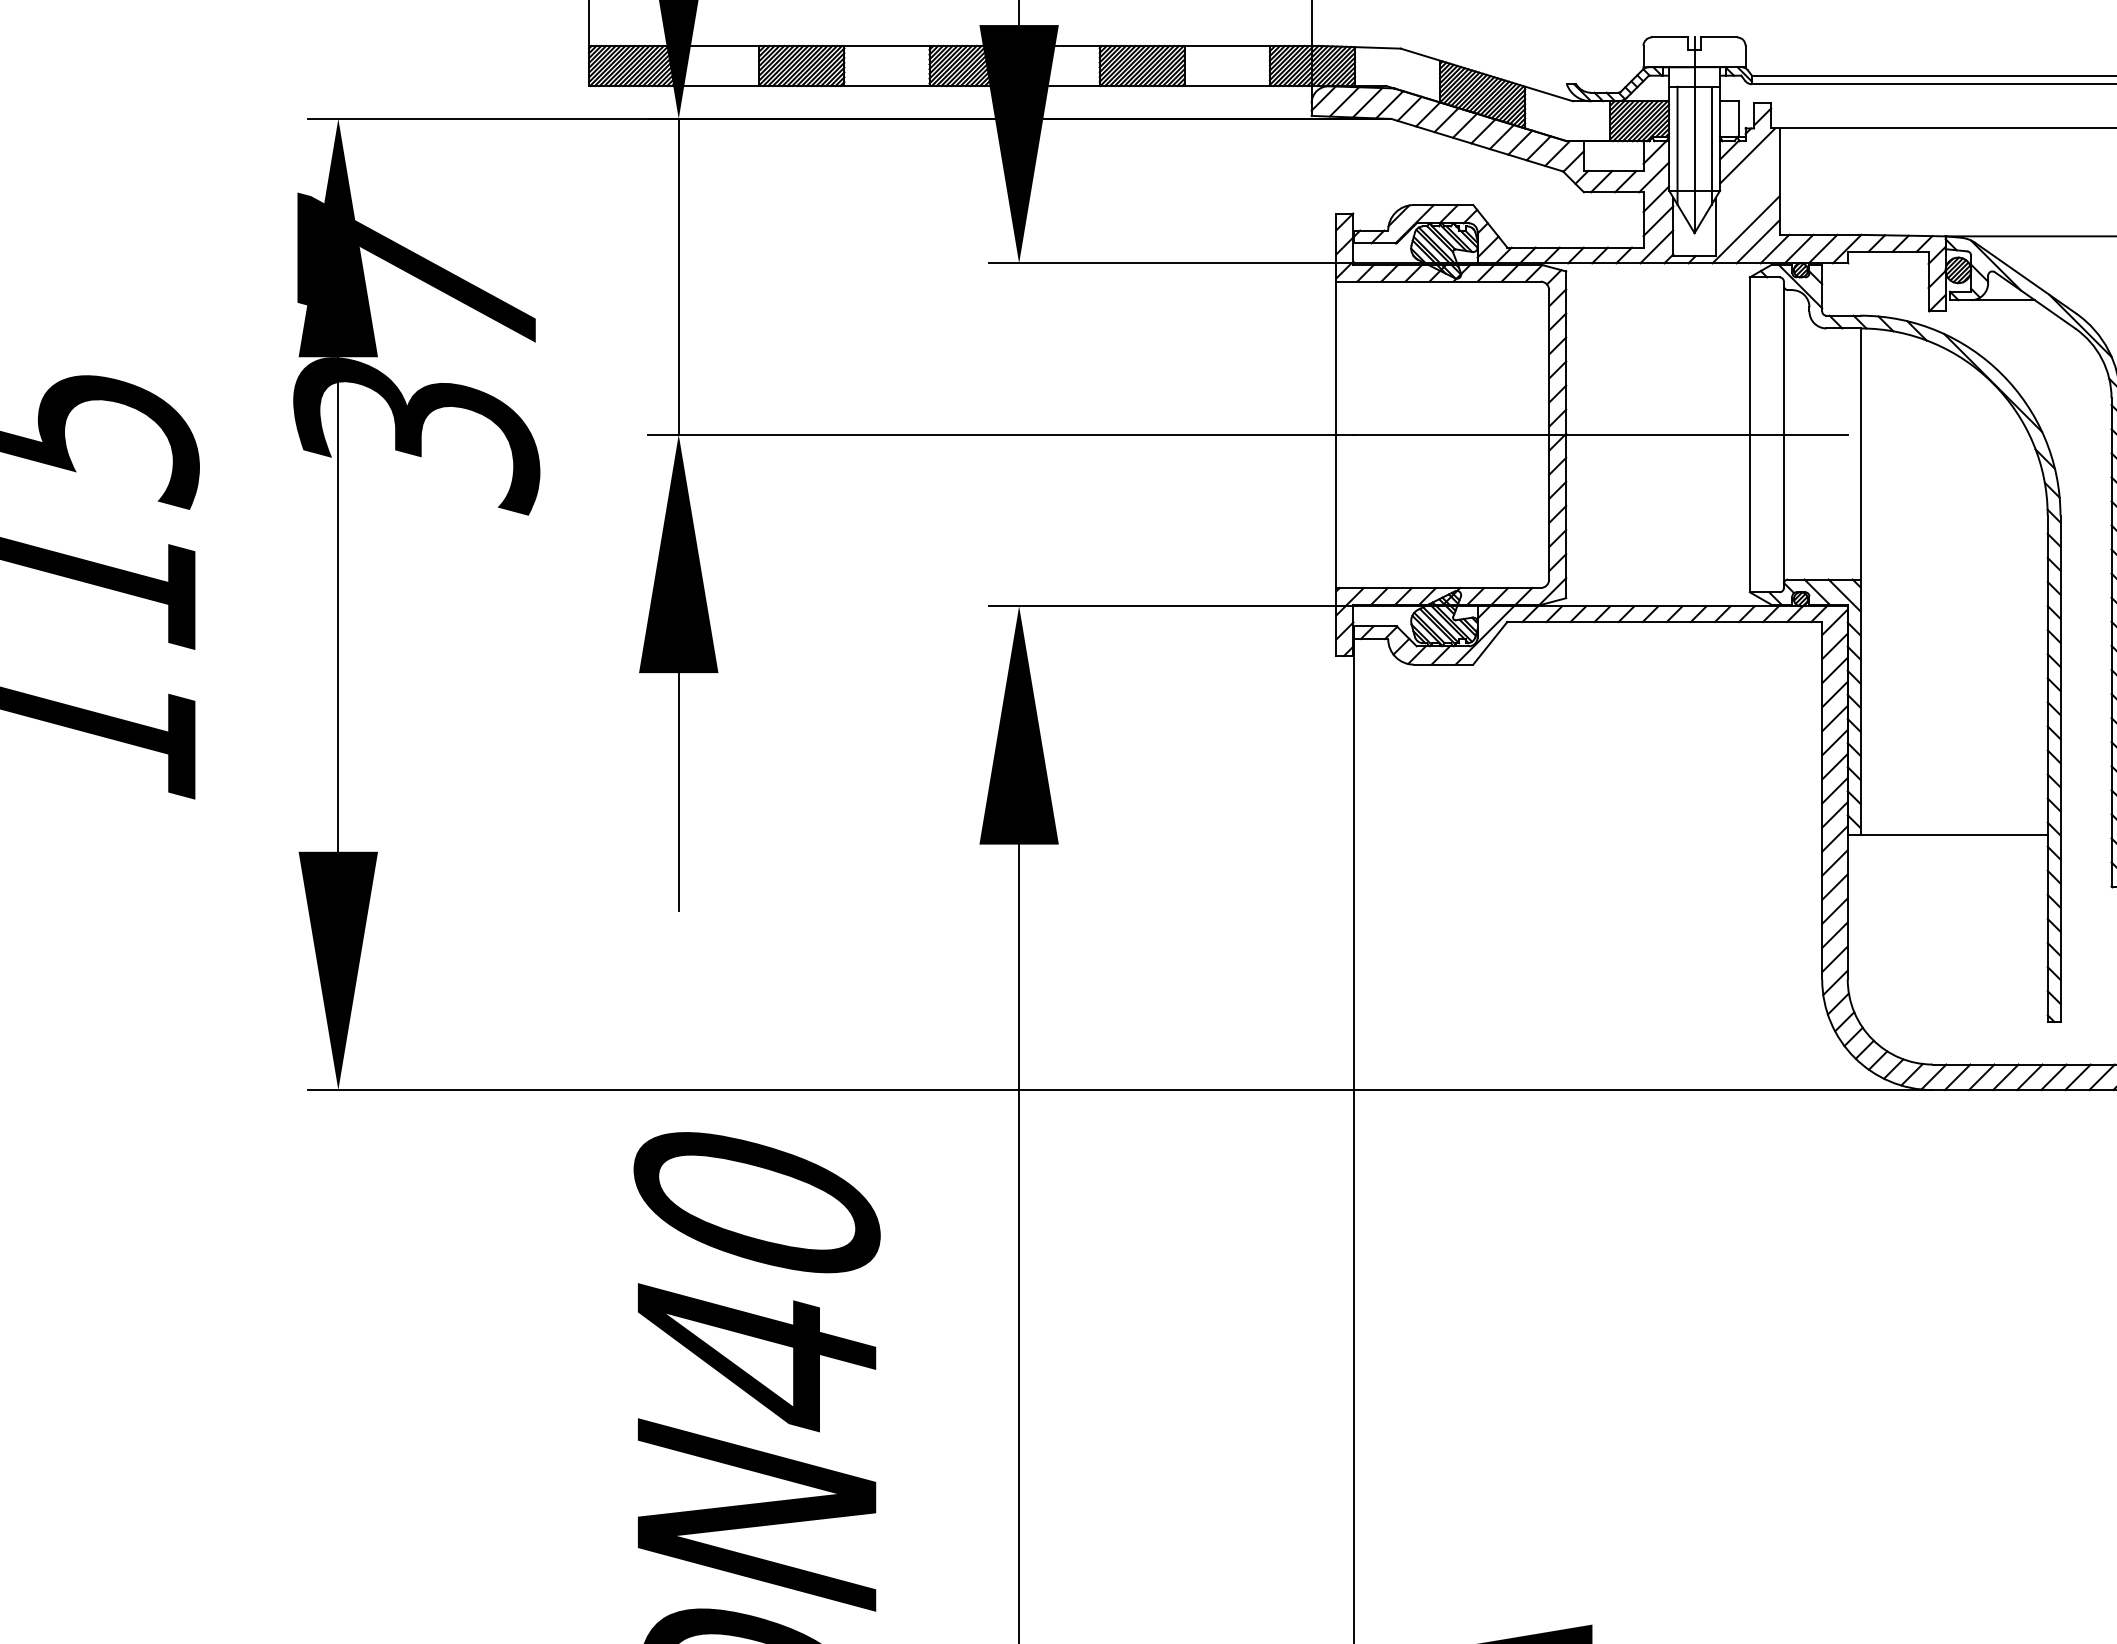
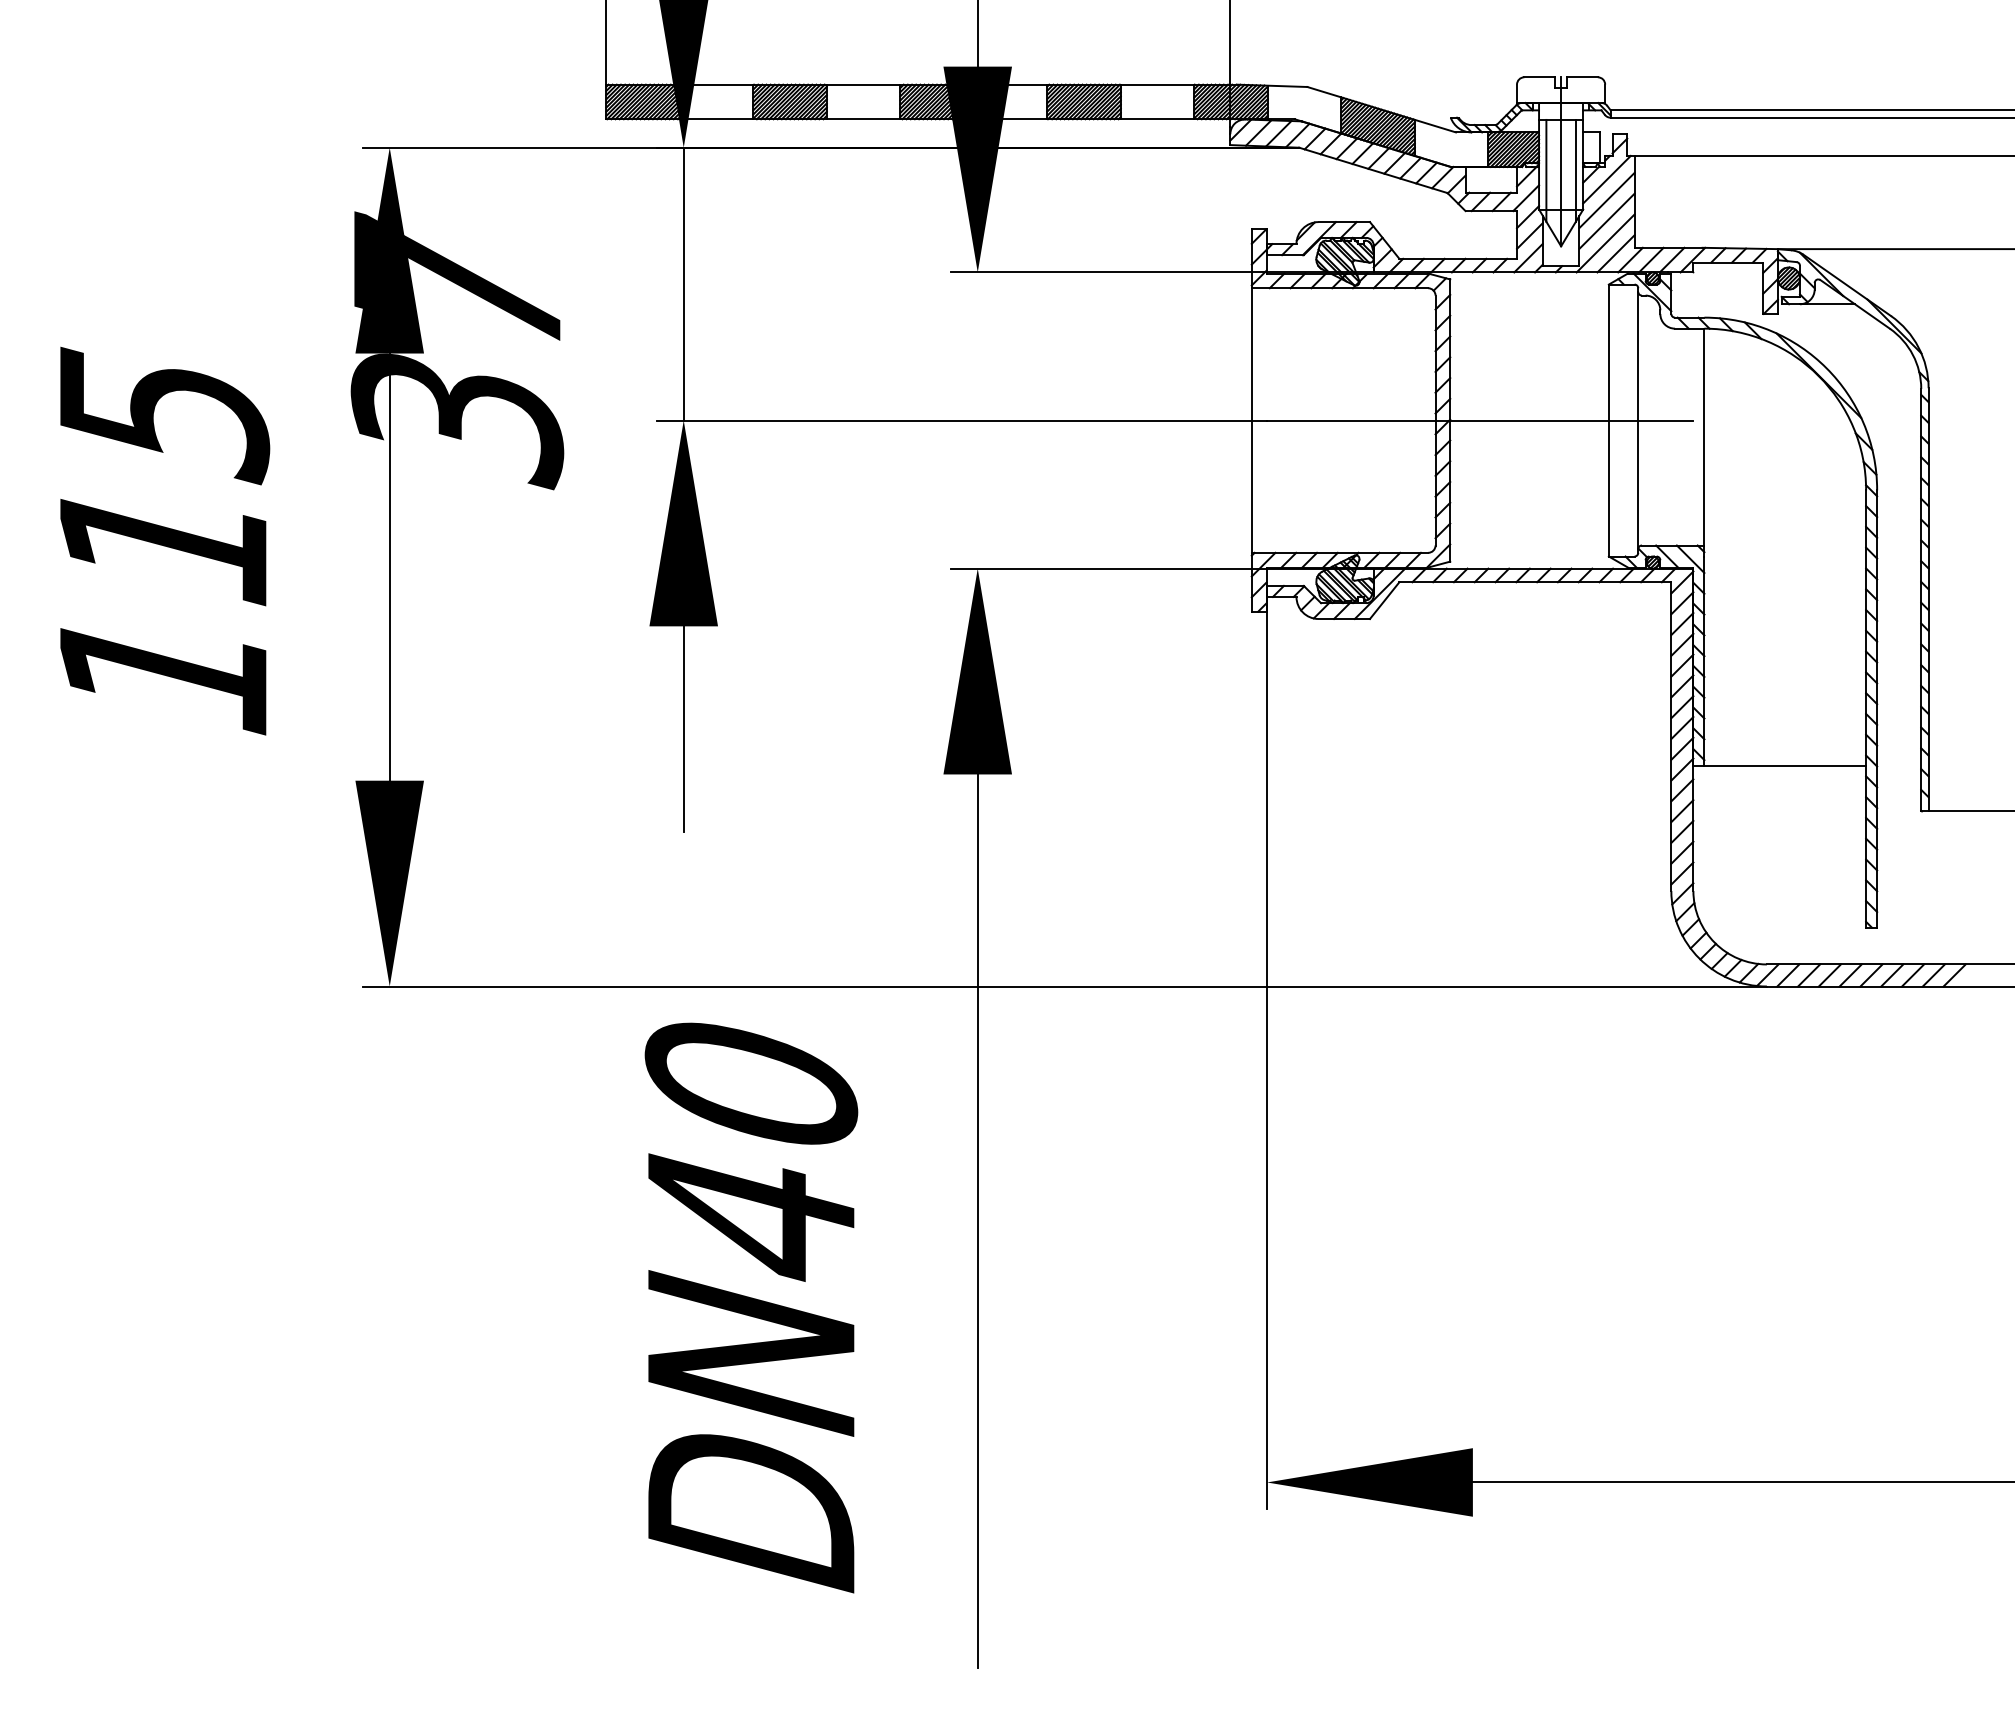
line: (1747, 180) -> (1606, 200), added
line: (1747, 203) -> (1606, 220), added

